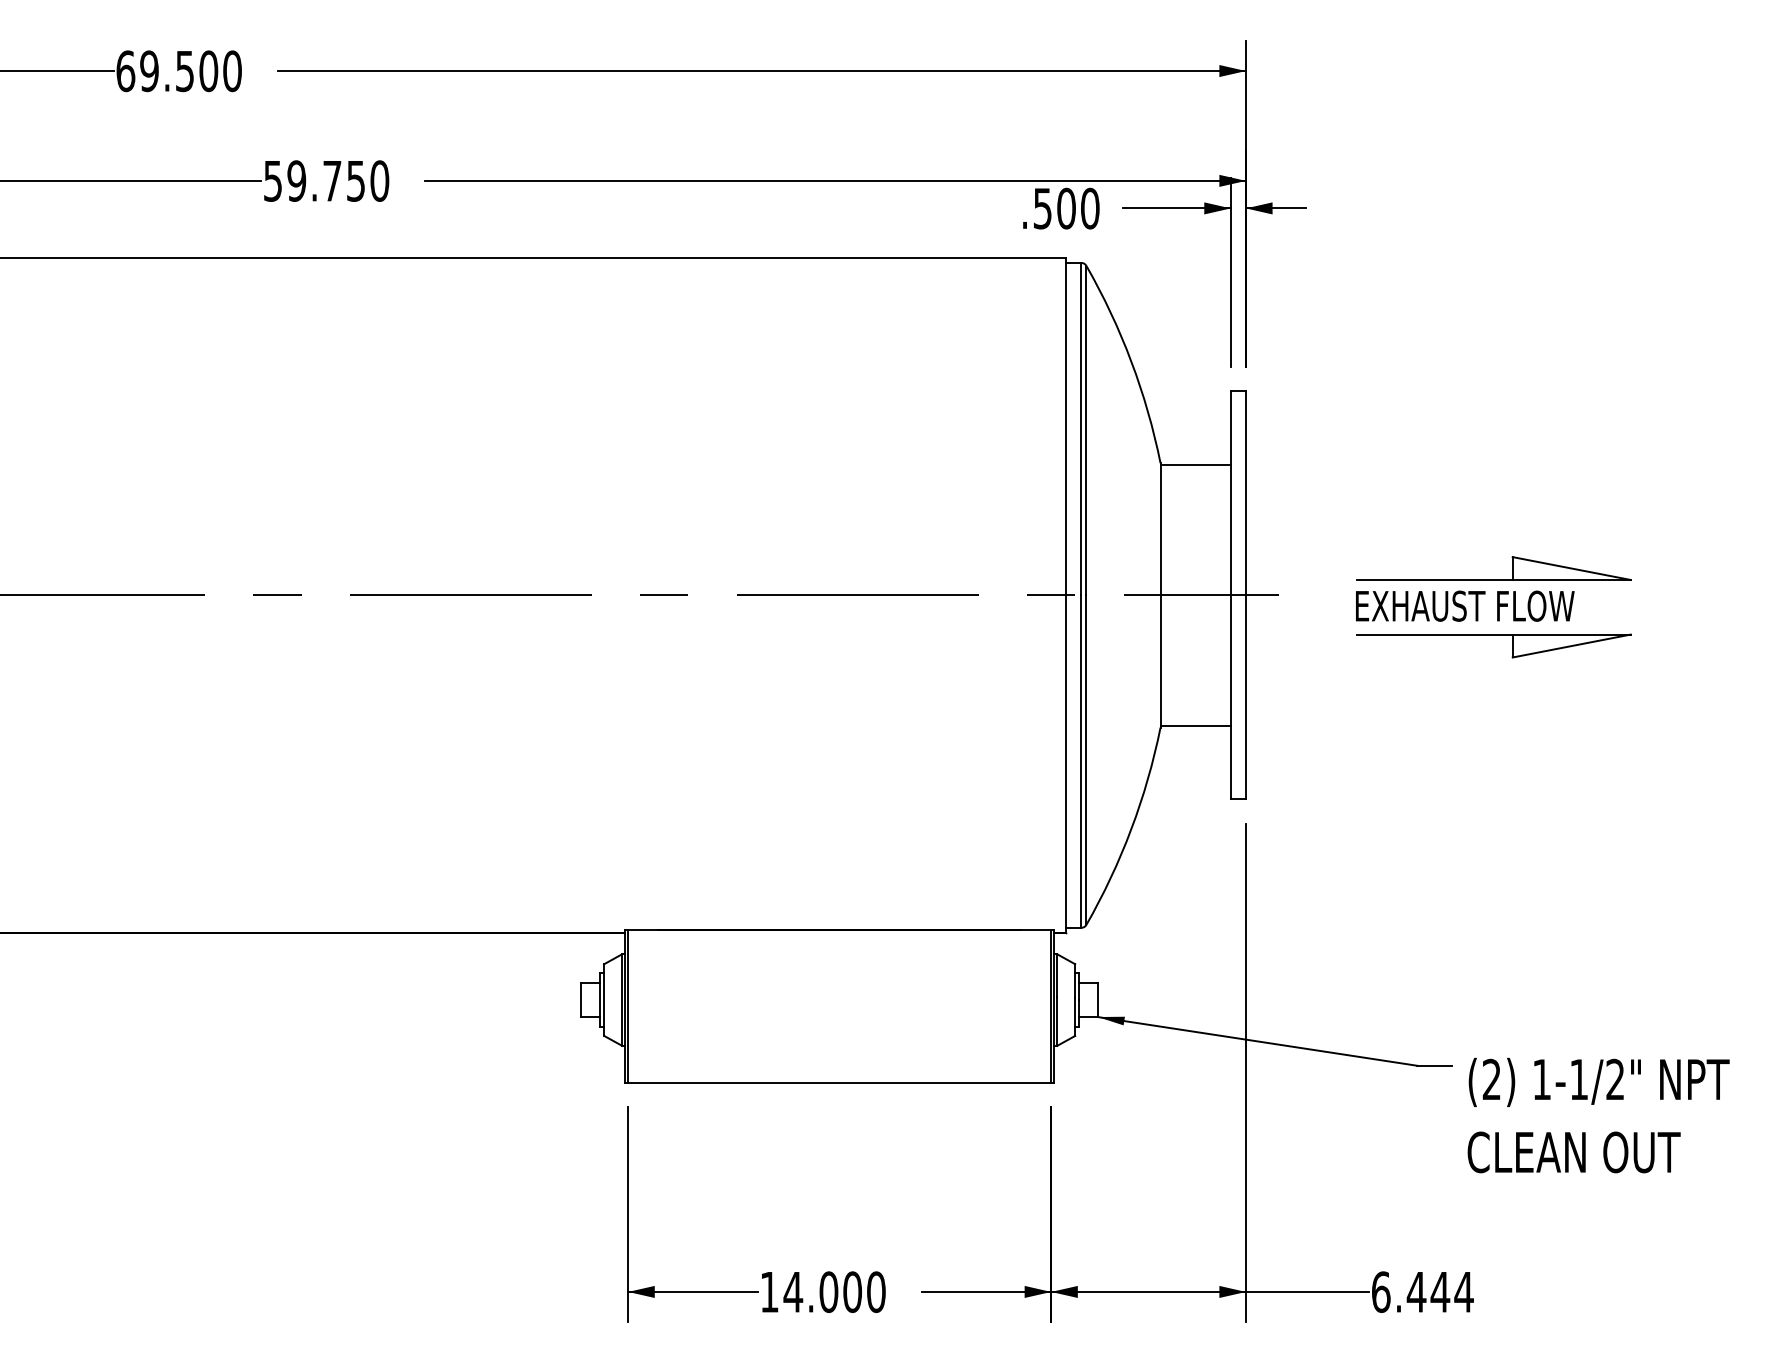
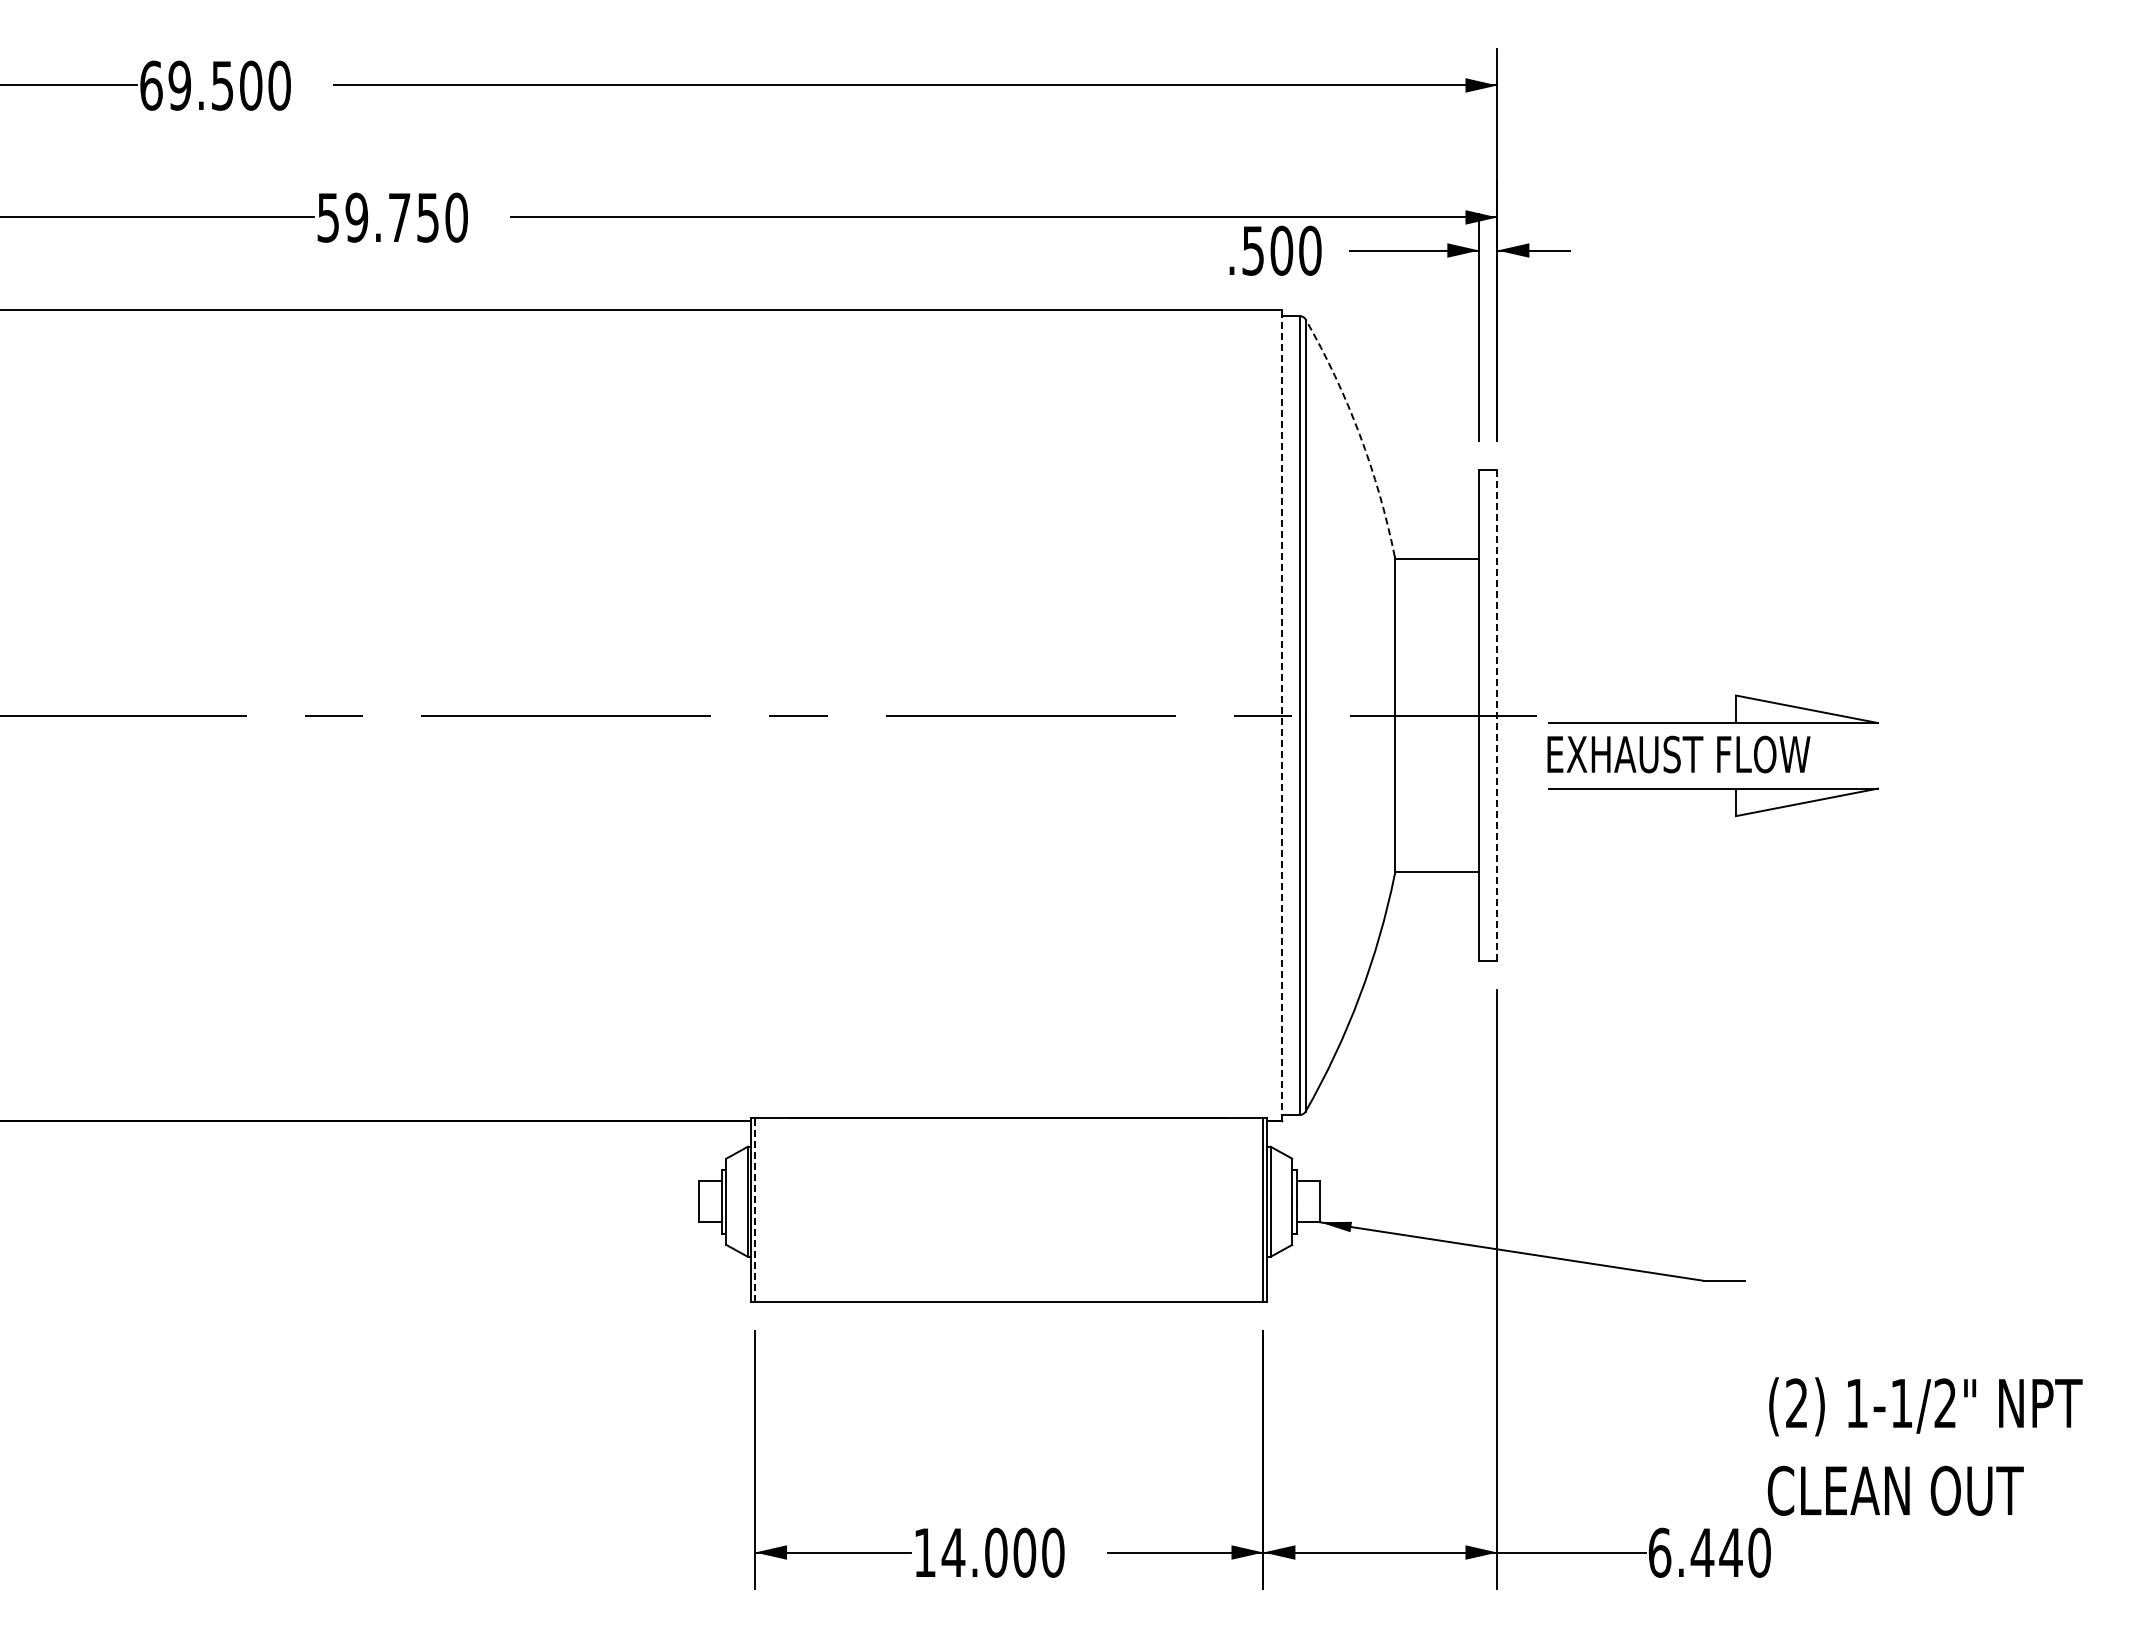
arc: (1131, 361) -> (1359, 434), solid -> dashed
line: (1066, 595) -> (1281, 715), solid -> dashed
line: (1246, 596) -> (1497, 716), solid -> dashed
part: (1493, 607) -> (1712, 755), moved
line: (628, 1006) -> (755, 1209), solid -> dashed
text: (1598, 1115) -> (1924, 1446), moved
text: (1464, 1291) -> (1759, 1552), 6.444 -> 6.440

